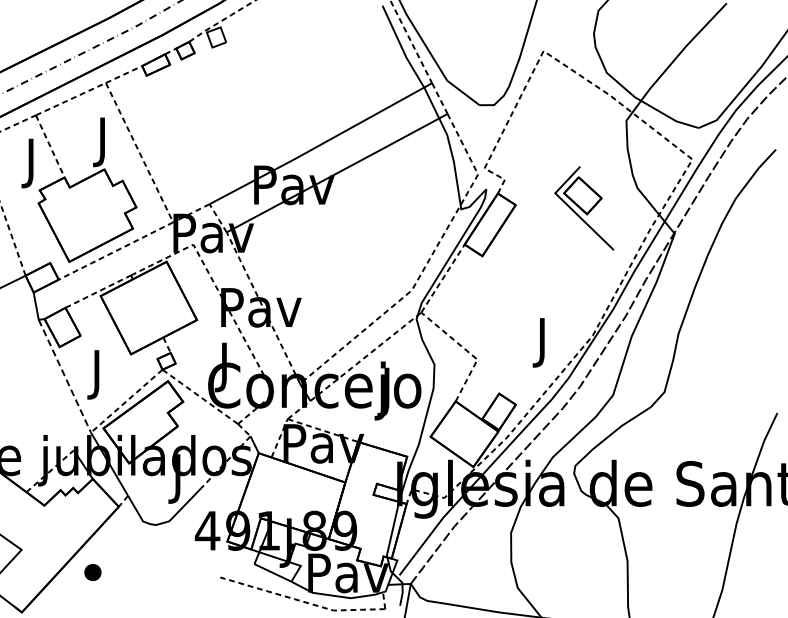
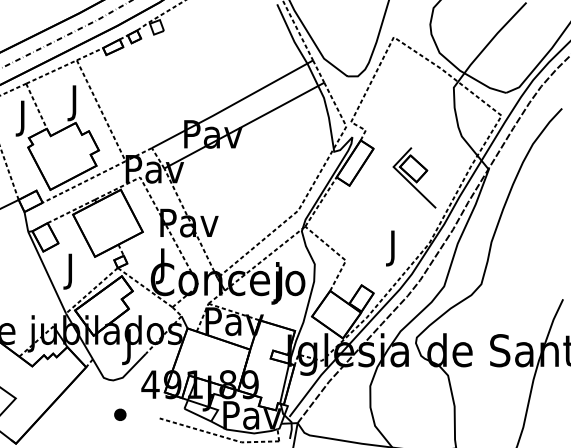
part: (584, 208) -> (414, 178), moved
line: (65, 376) -> (47, 272), dashed -> solid
part: (92, 572) -> (120, 414), moved

